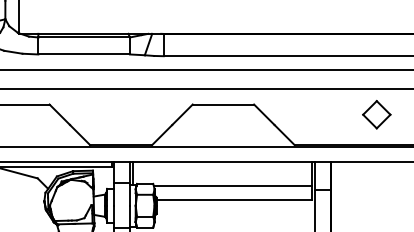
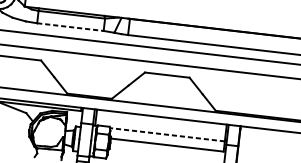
line: (84, 54) -> (70, 27), solid -> dashed
part: (376, 114) -> (277, 95), removed
line: (232, 185) -> (167, 134), solid -> dashed

